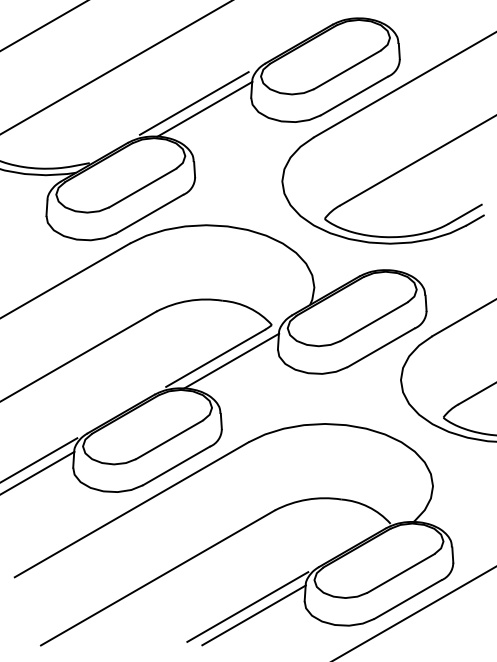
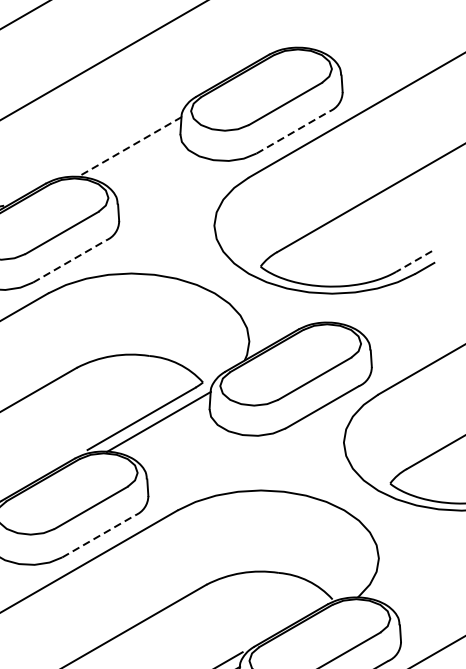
line: (354, 96) -> (293, 132), solid -> dashed
line: (193, 103) -> (117, 140), removed
line: (204, 109) -> (129, 147), solid -> dashed
line: (149, 214) -> (69, 261), solid -> dashed
line: (465, 214) -> (414, 261), solid -> dashed
line: (176, 465) -> (98, 535), solid -> dashed

